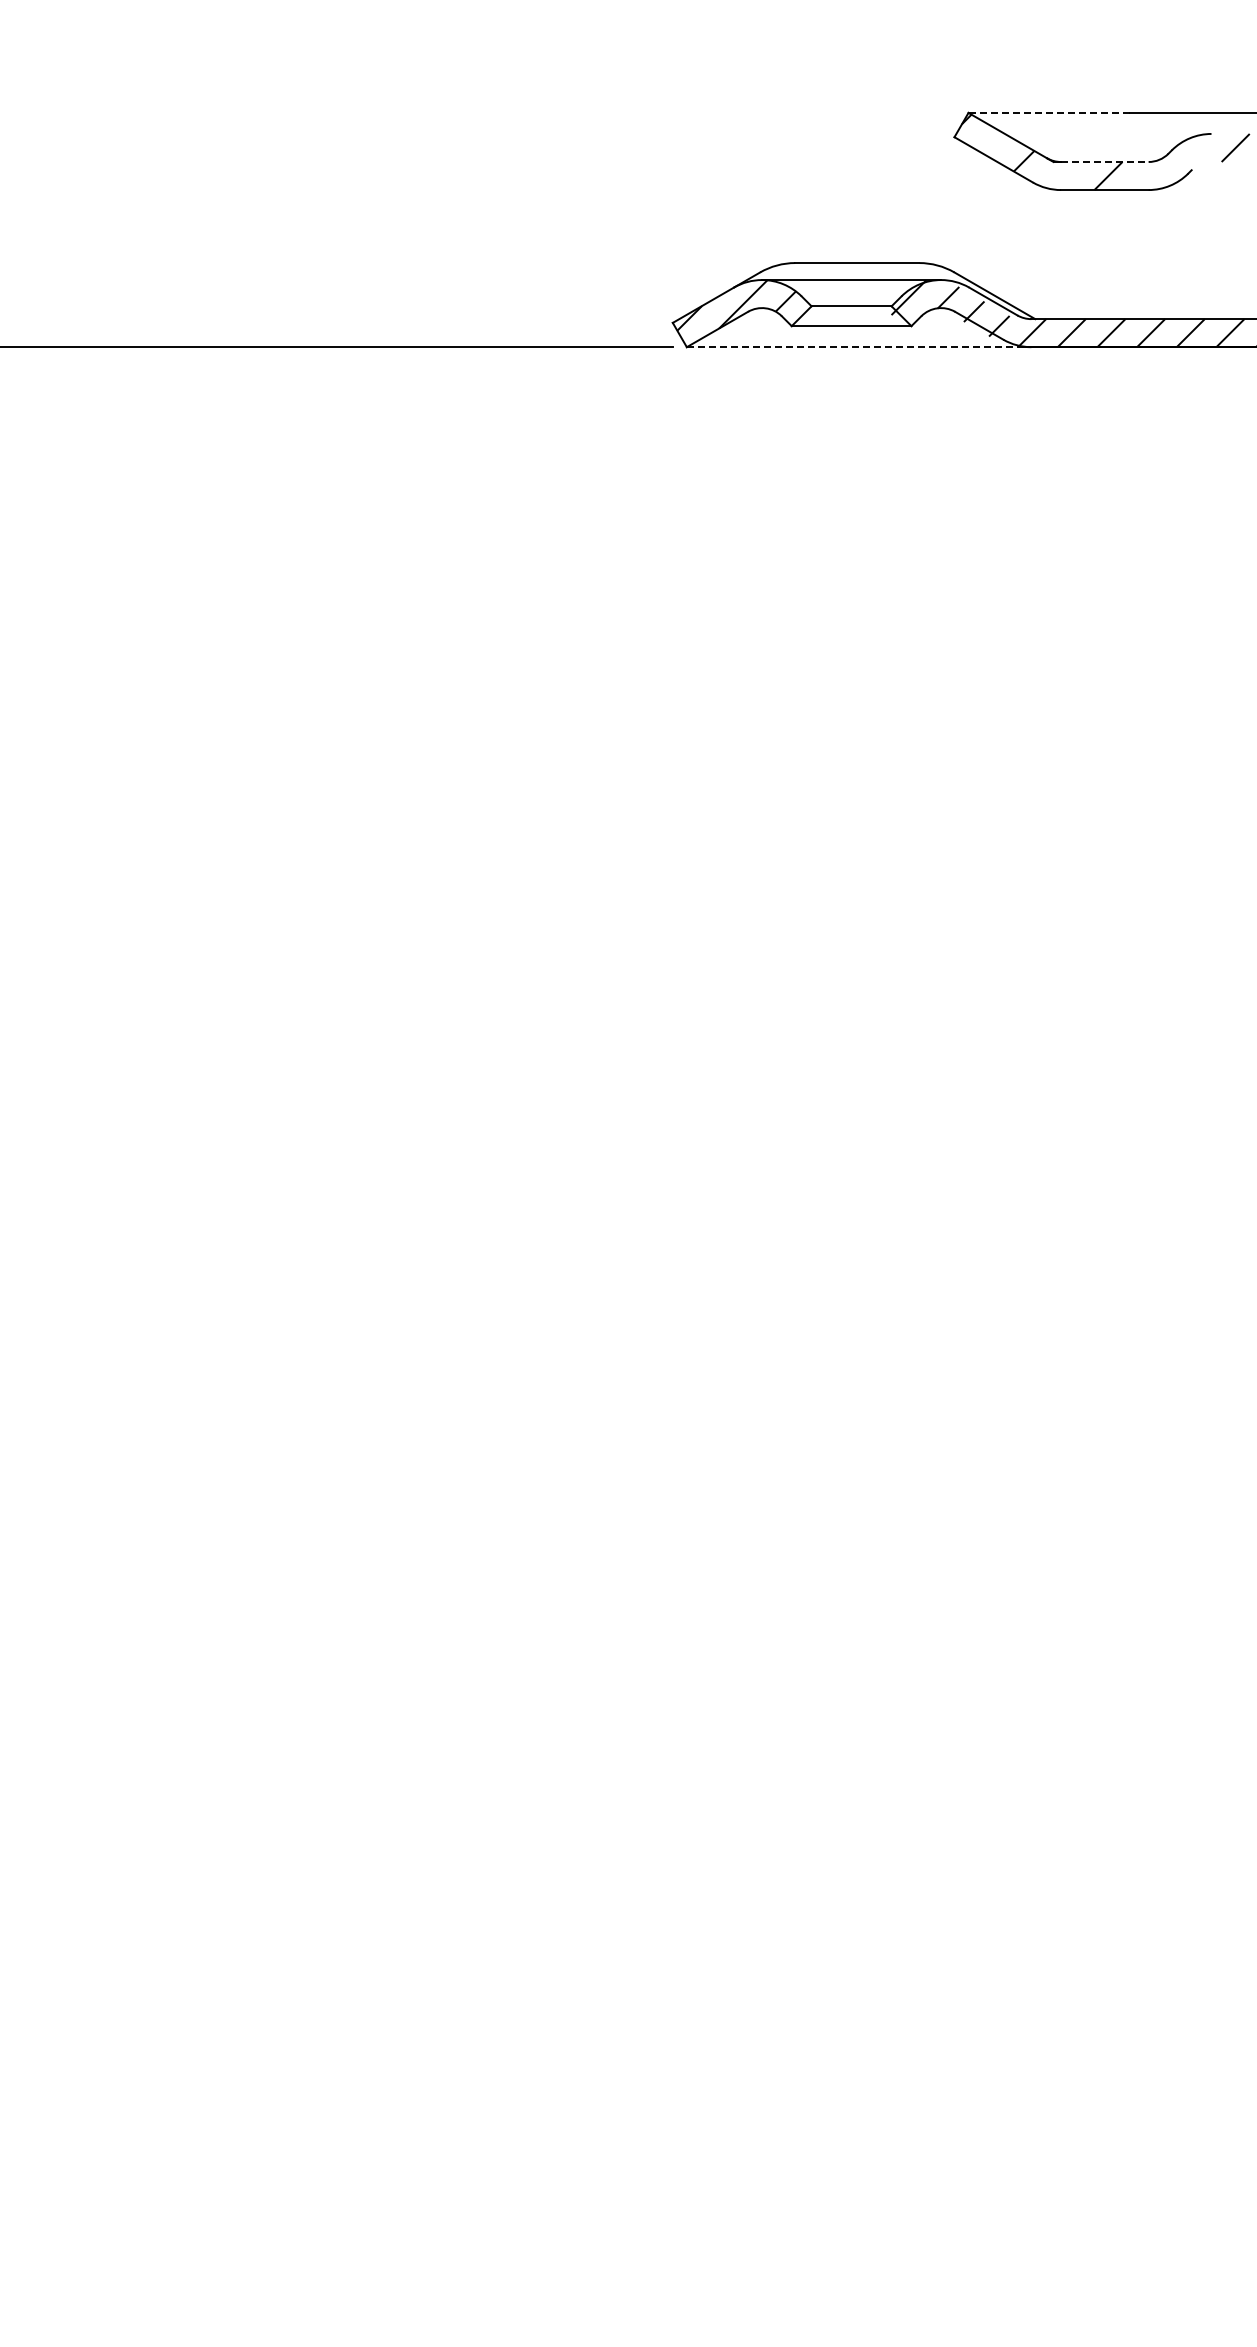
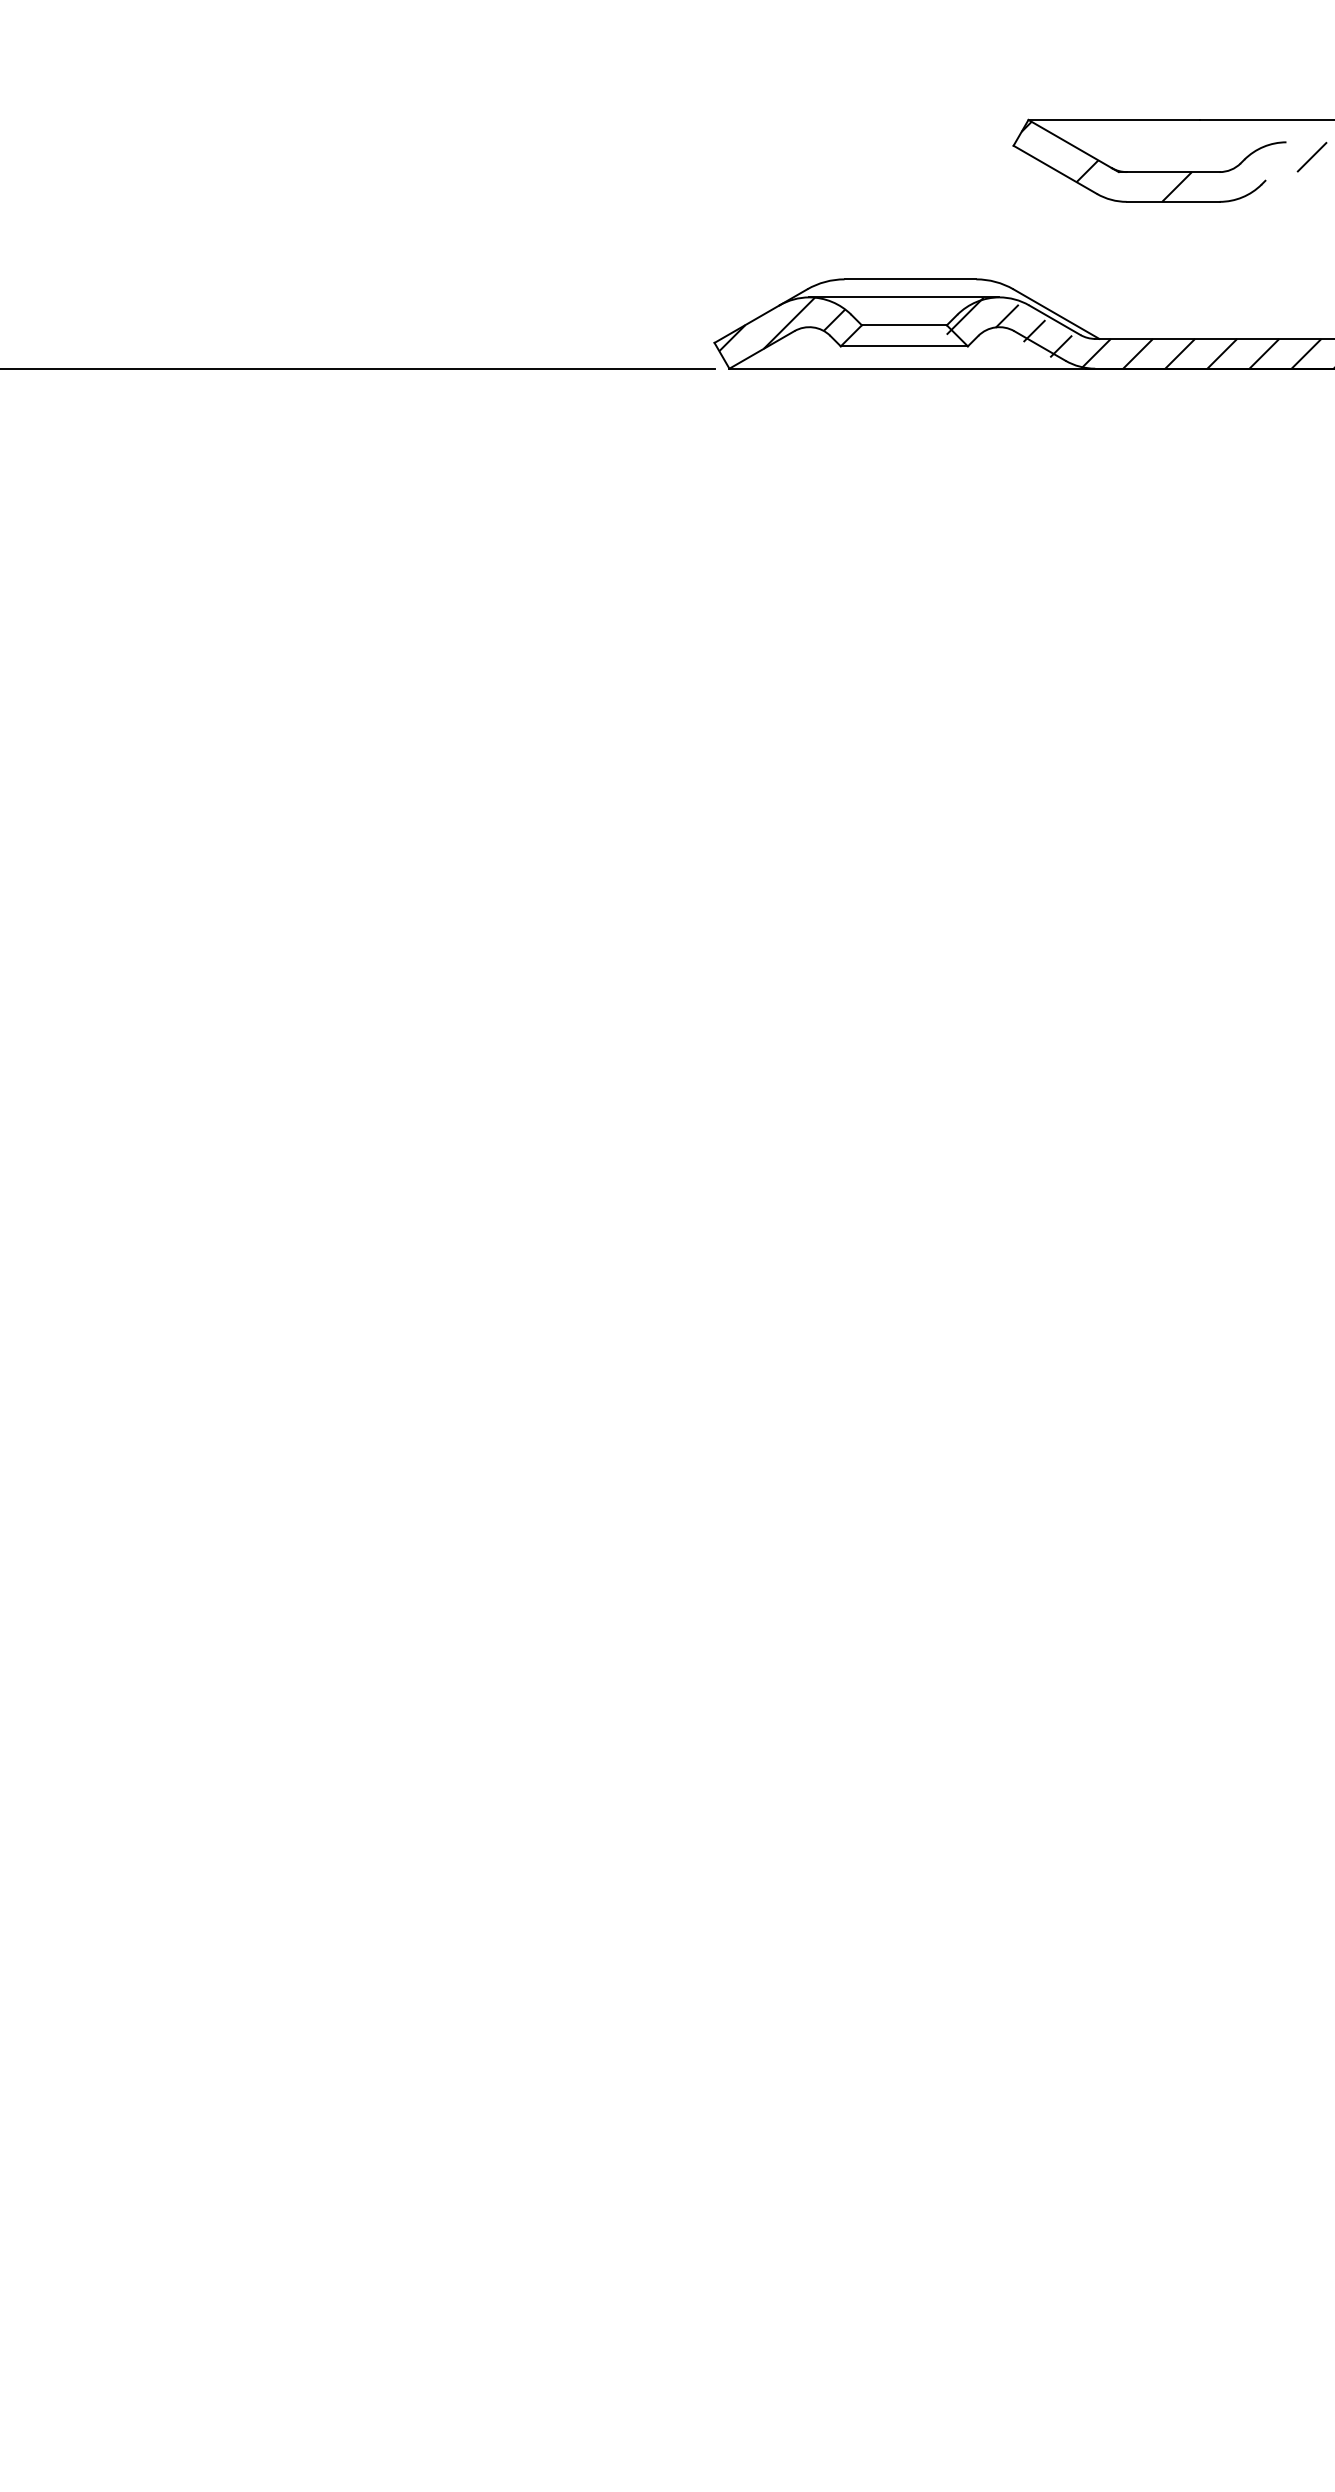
line: (1049, 112) -> (1114, 119), dashed -> solid
line: (1104, 162) -> (1172, 172), dashed -> solid
line: (859, 347) -> (912, 369), dashed -> solid

